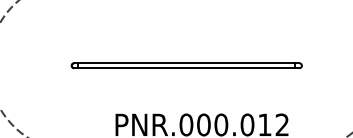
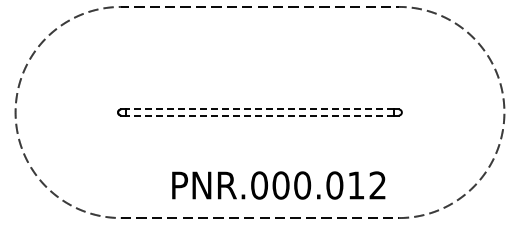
line: (187, 63) -> (260, 109), solid -> dashed
line: (187, 68) -> (260, 115), solid -> dashed

